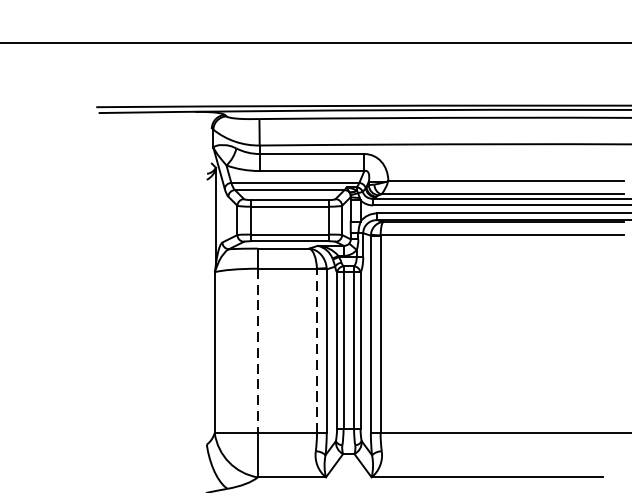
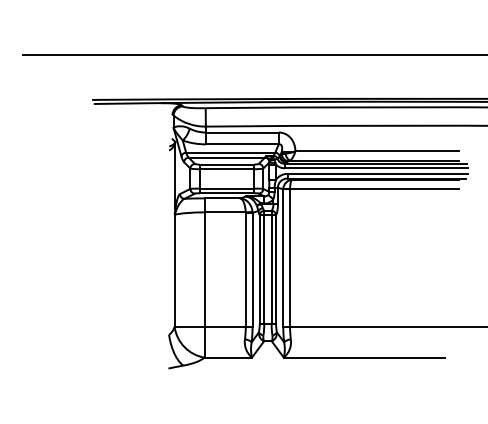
line: (316, 350) -> (245, 269), dashed -> solid
line: (257, 352) -> (204, 270), dashed -> solid

